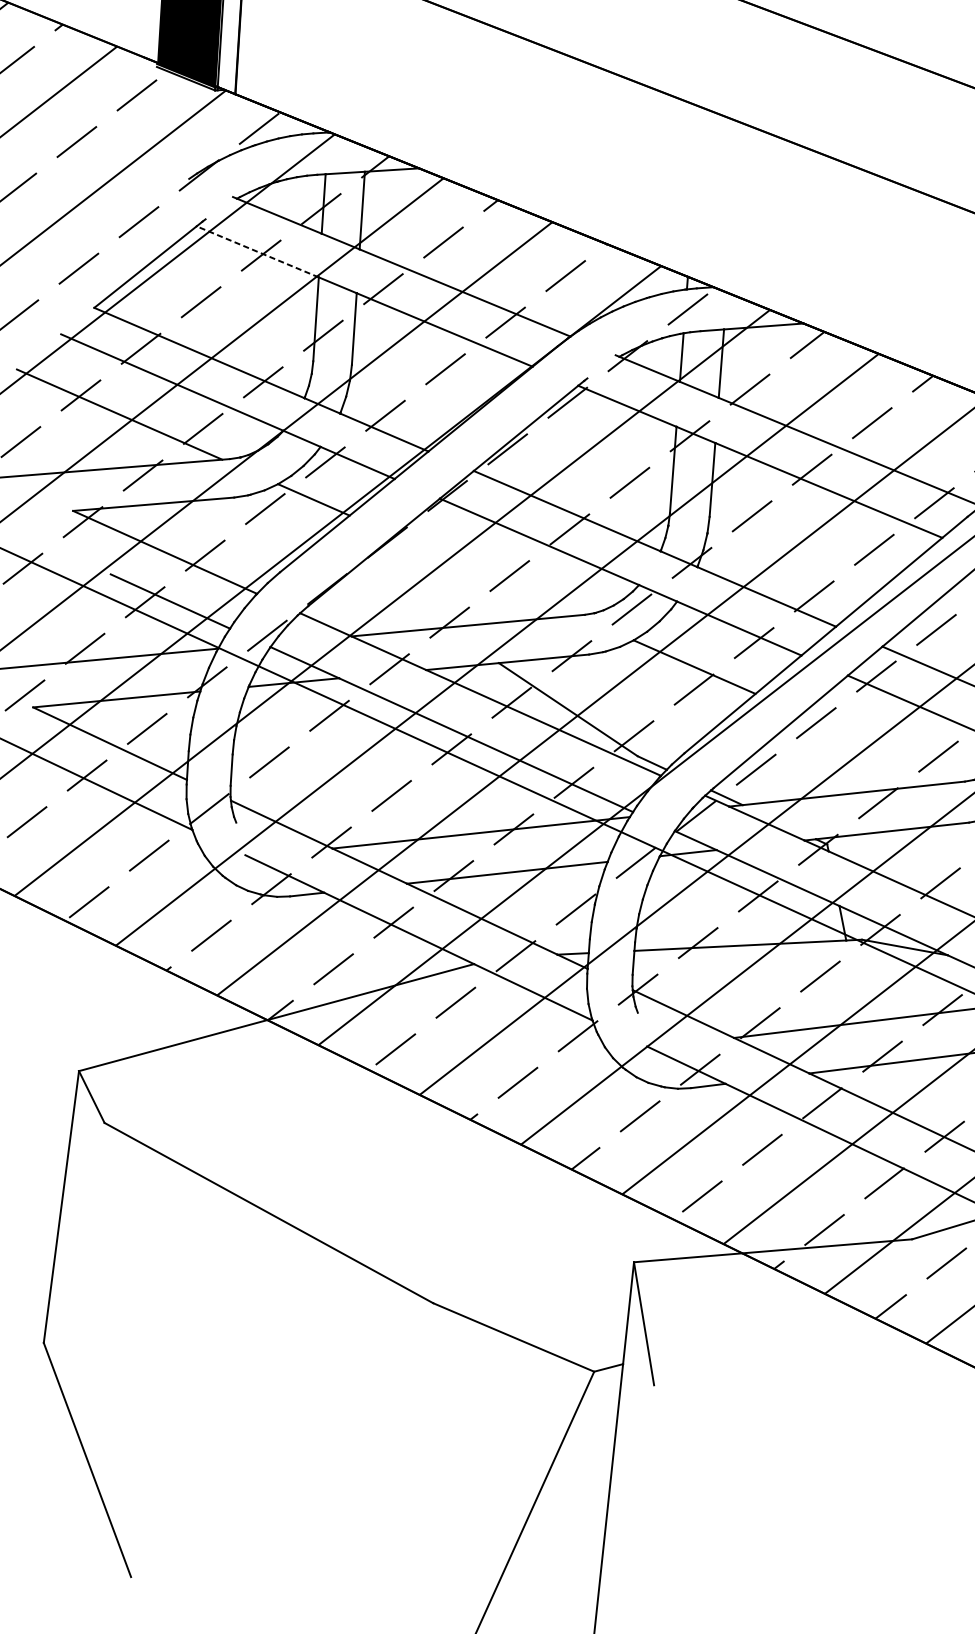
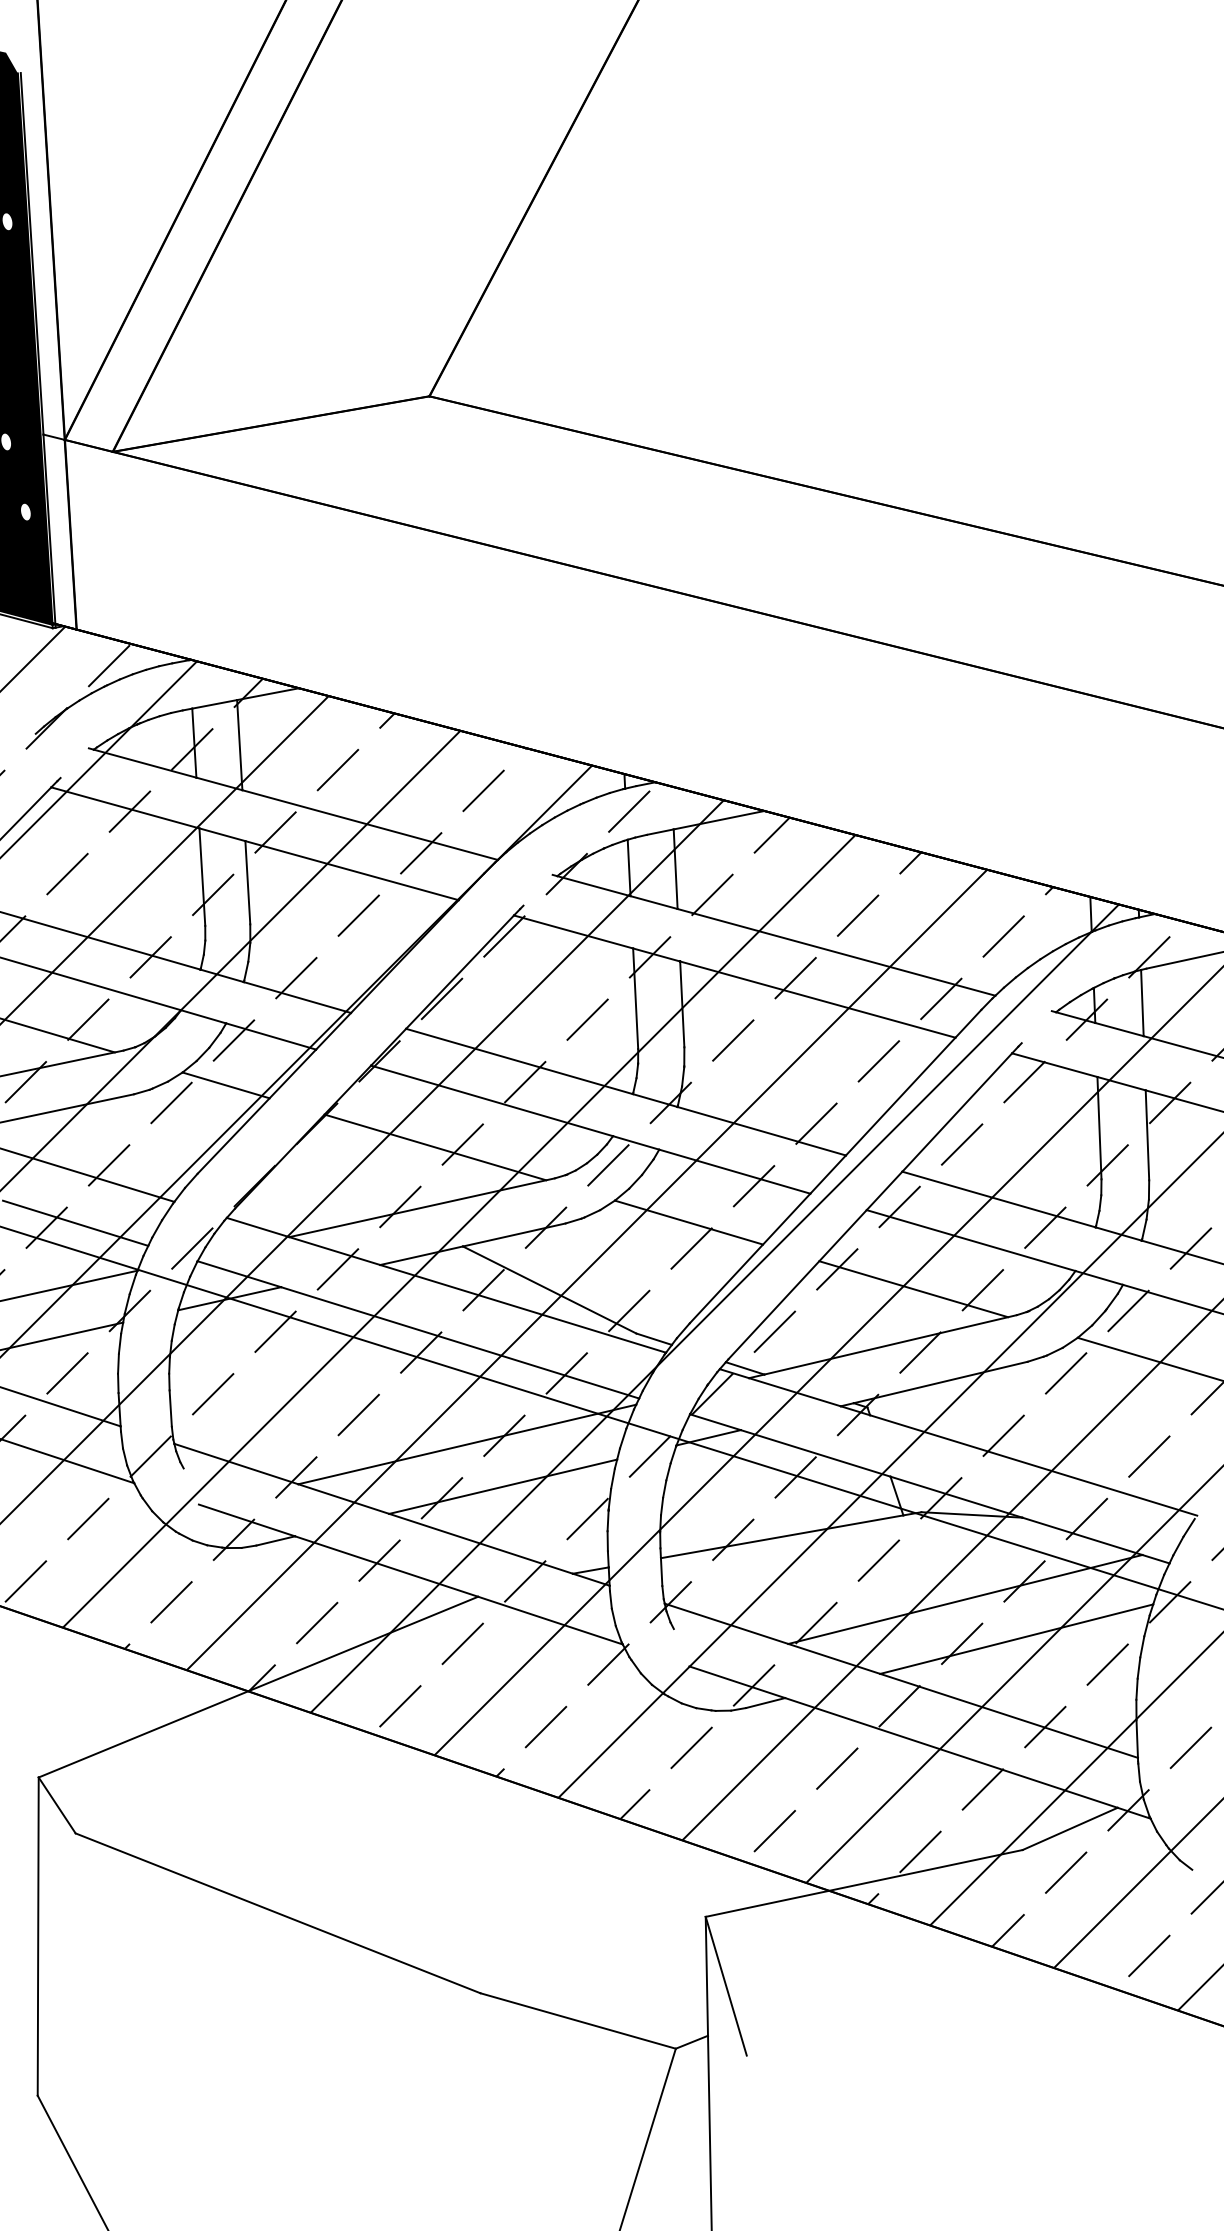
line: (257, 251) -> (125, 807), dashed -> solid
line: (486, 575) -> (435, 1147), added
line: (879, 748) -> (913, 1289), added

